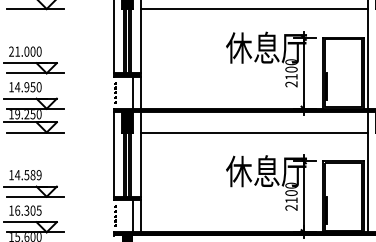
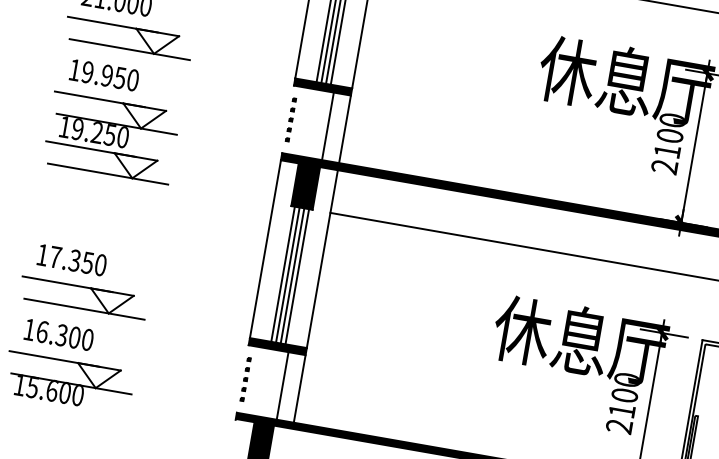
text: (17, 87) -> (87, 72), 14.950 -> 19.950
text: (28, 175) -> (78, 262), 14.589 -> 17.350
text: (38, 210) -> (86, 339), 16.305 -> 16.300

